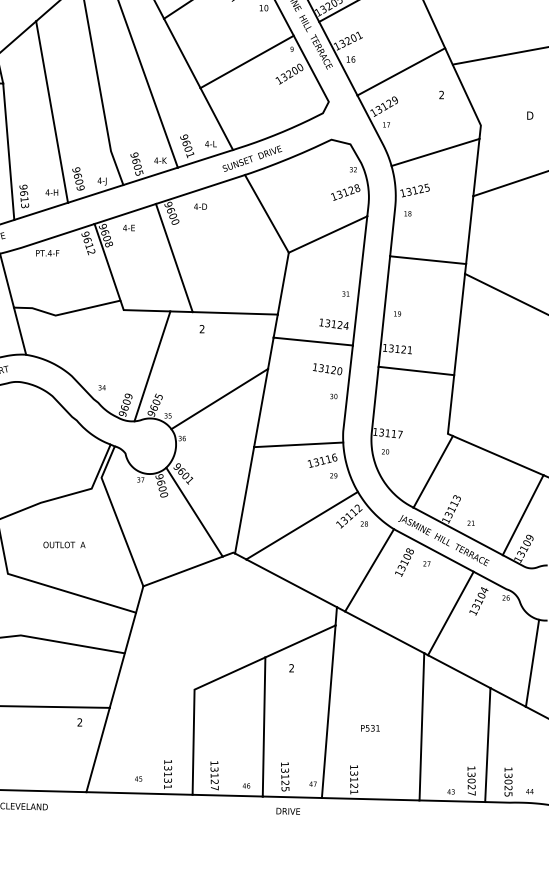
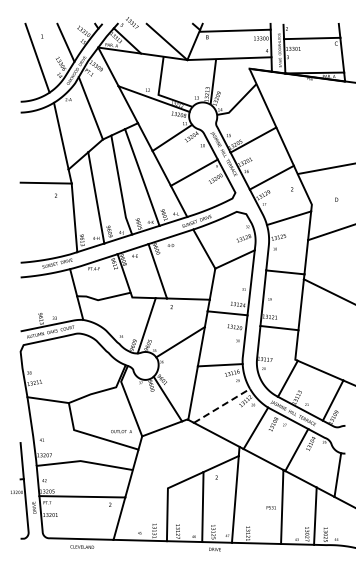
line: (303, 524) -> (222, 405), solid -> dashed
text: (64, 544) -> (121, 431), moved
text: (368, 727) -> (270, 507), moved

